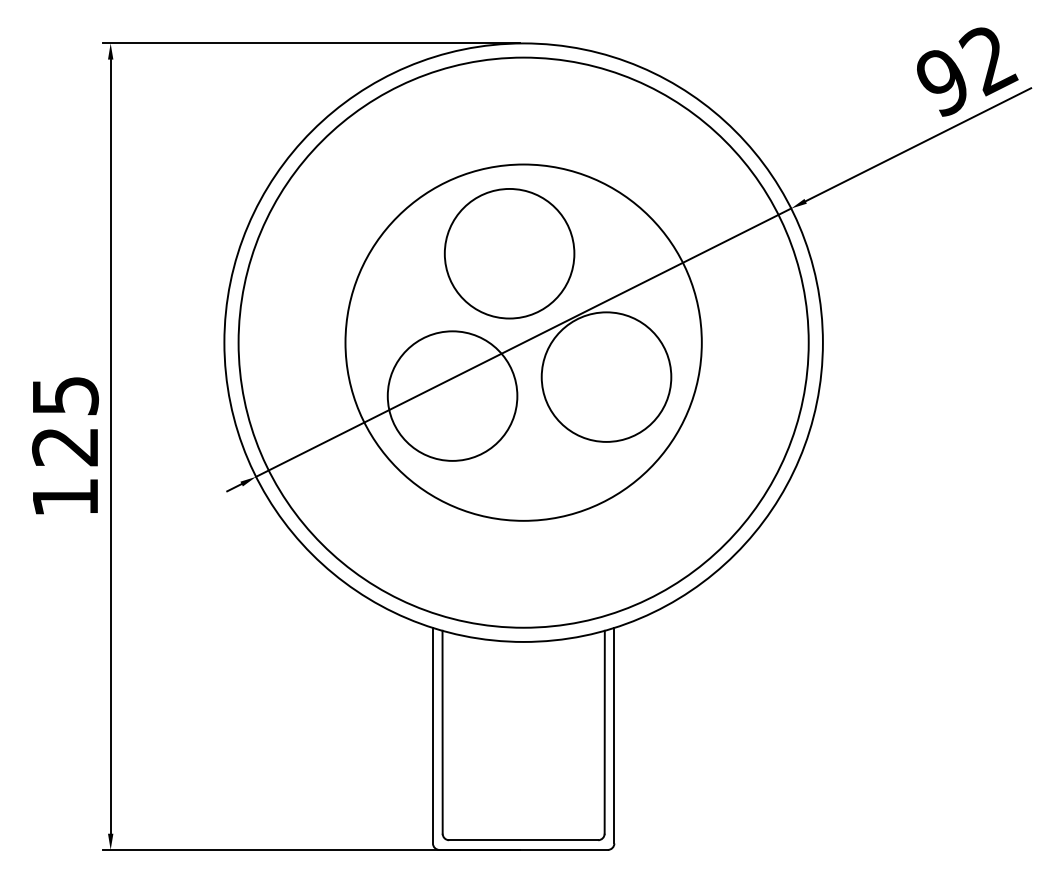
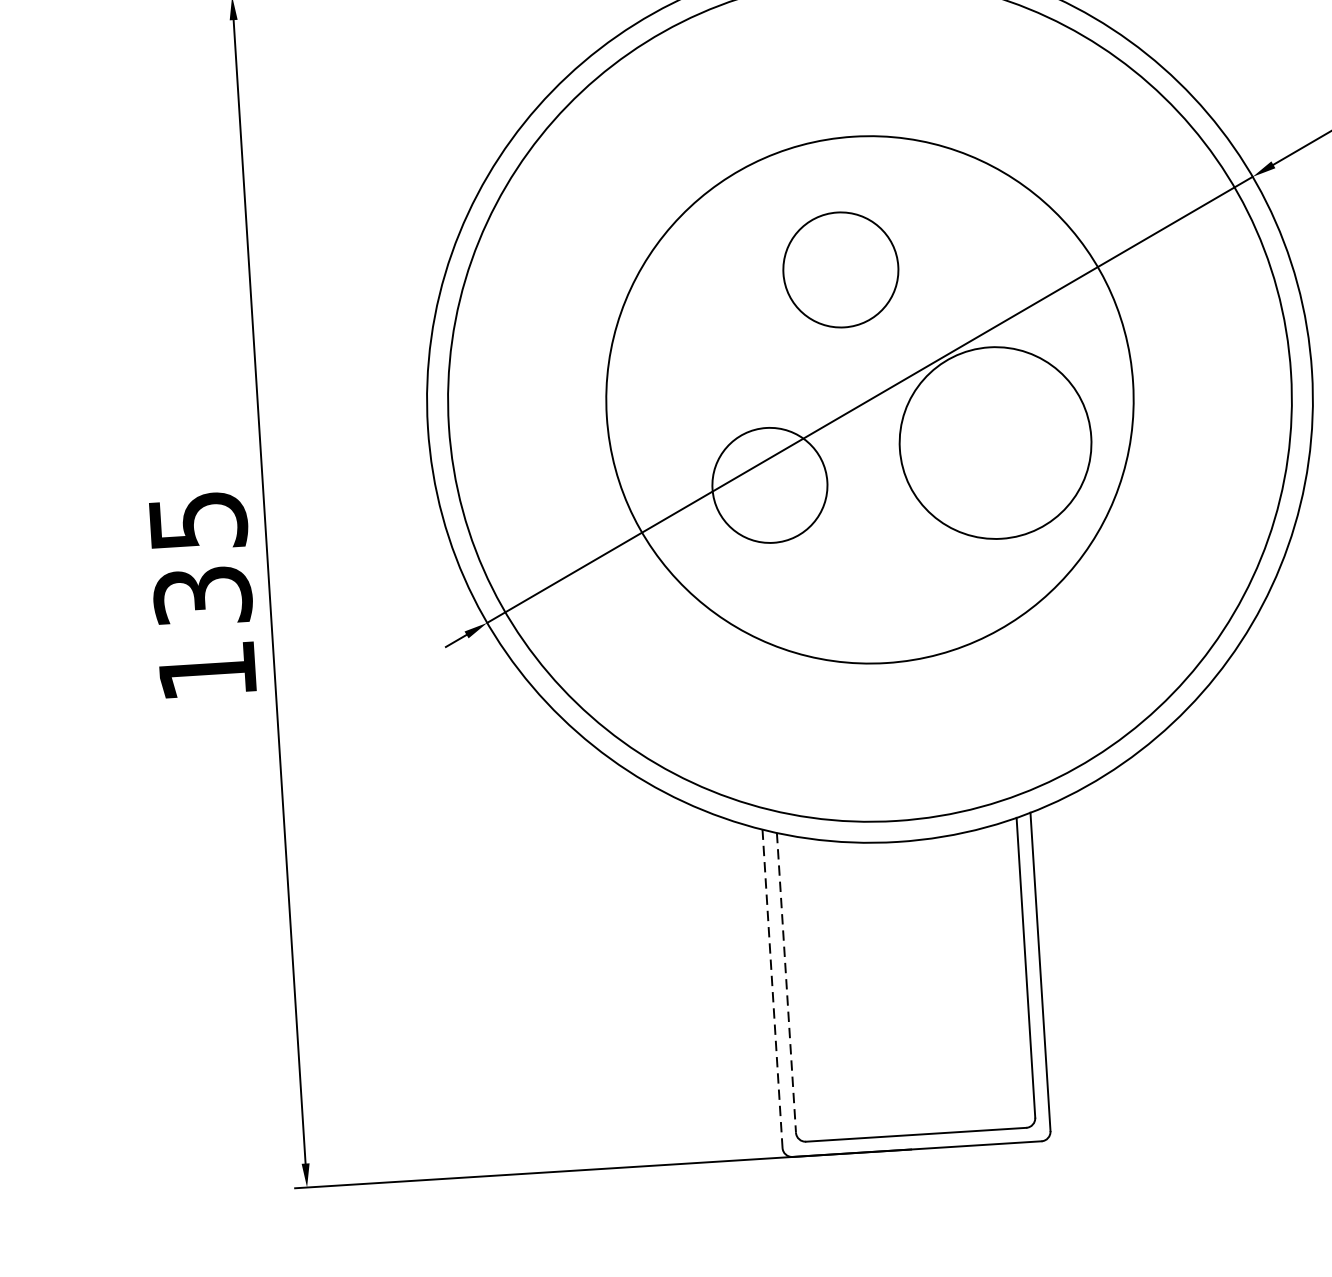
circle: (509, 253) -> (840, 269), size x0.6
circle: (452, 395) -> (769, 484), size x0.6
text: (65, 446) -> (202, 595), 125 -> 135
line: (442, 732) -> (786, 983), solid -> dashed
line: (432, 735) -> (771, 988), solid -> dashed

